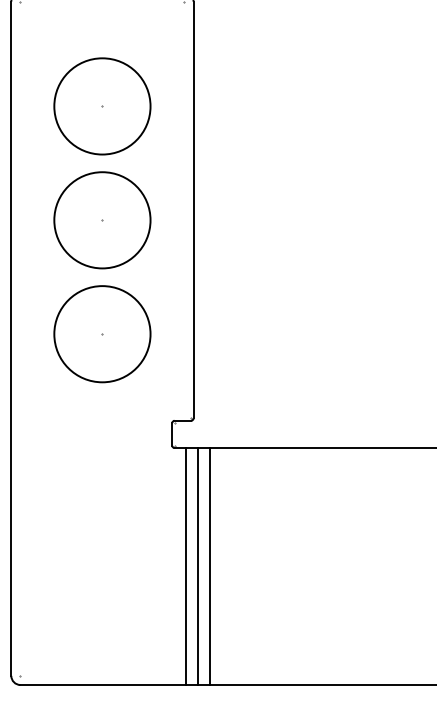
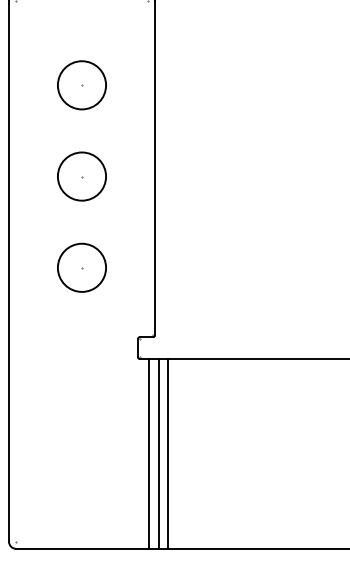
circle: (101, 106) -> (81, 85), size x0.62
circle: (101, 220) -> (81, 176), size x0.62
circle: (101, 333) -> (81, 267), size x0.62

